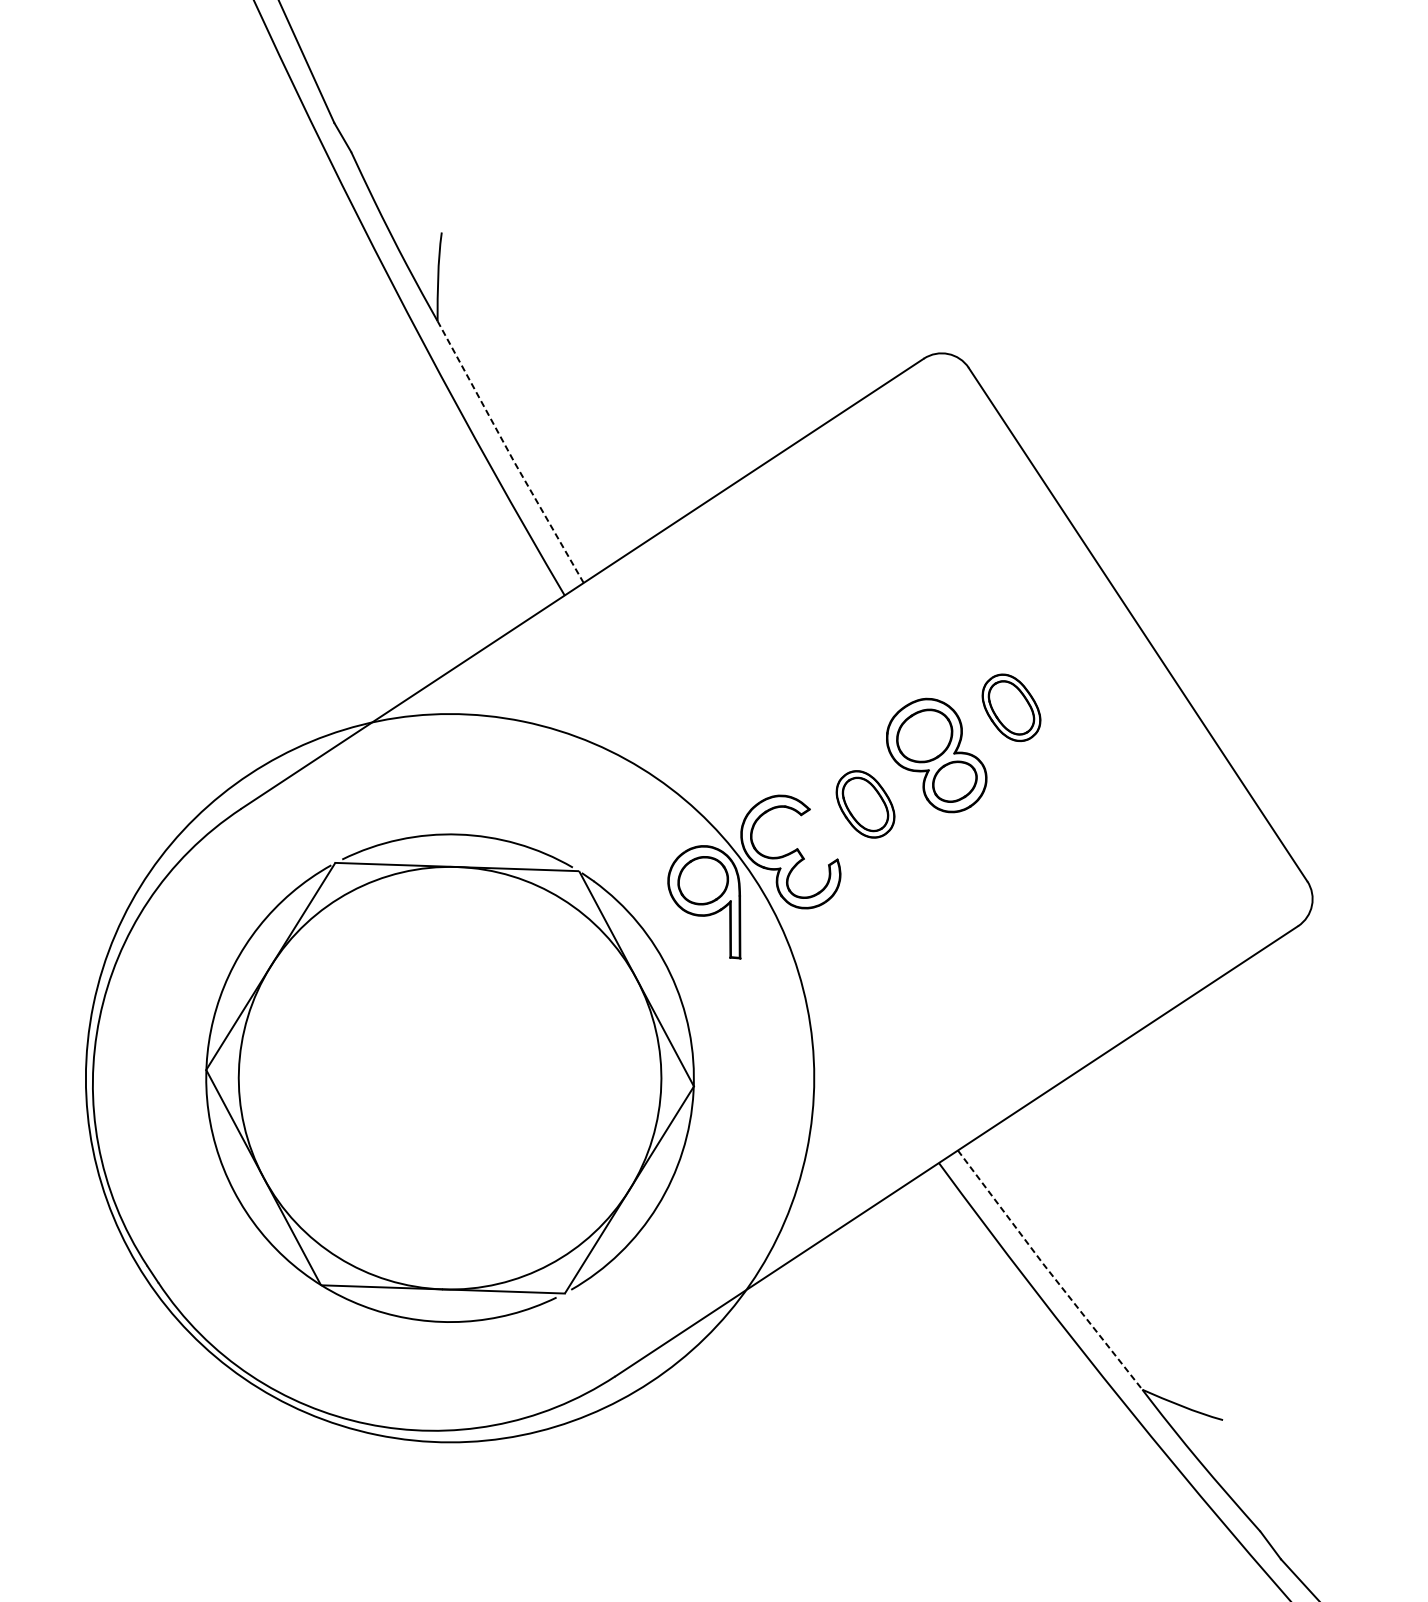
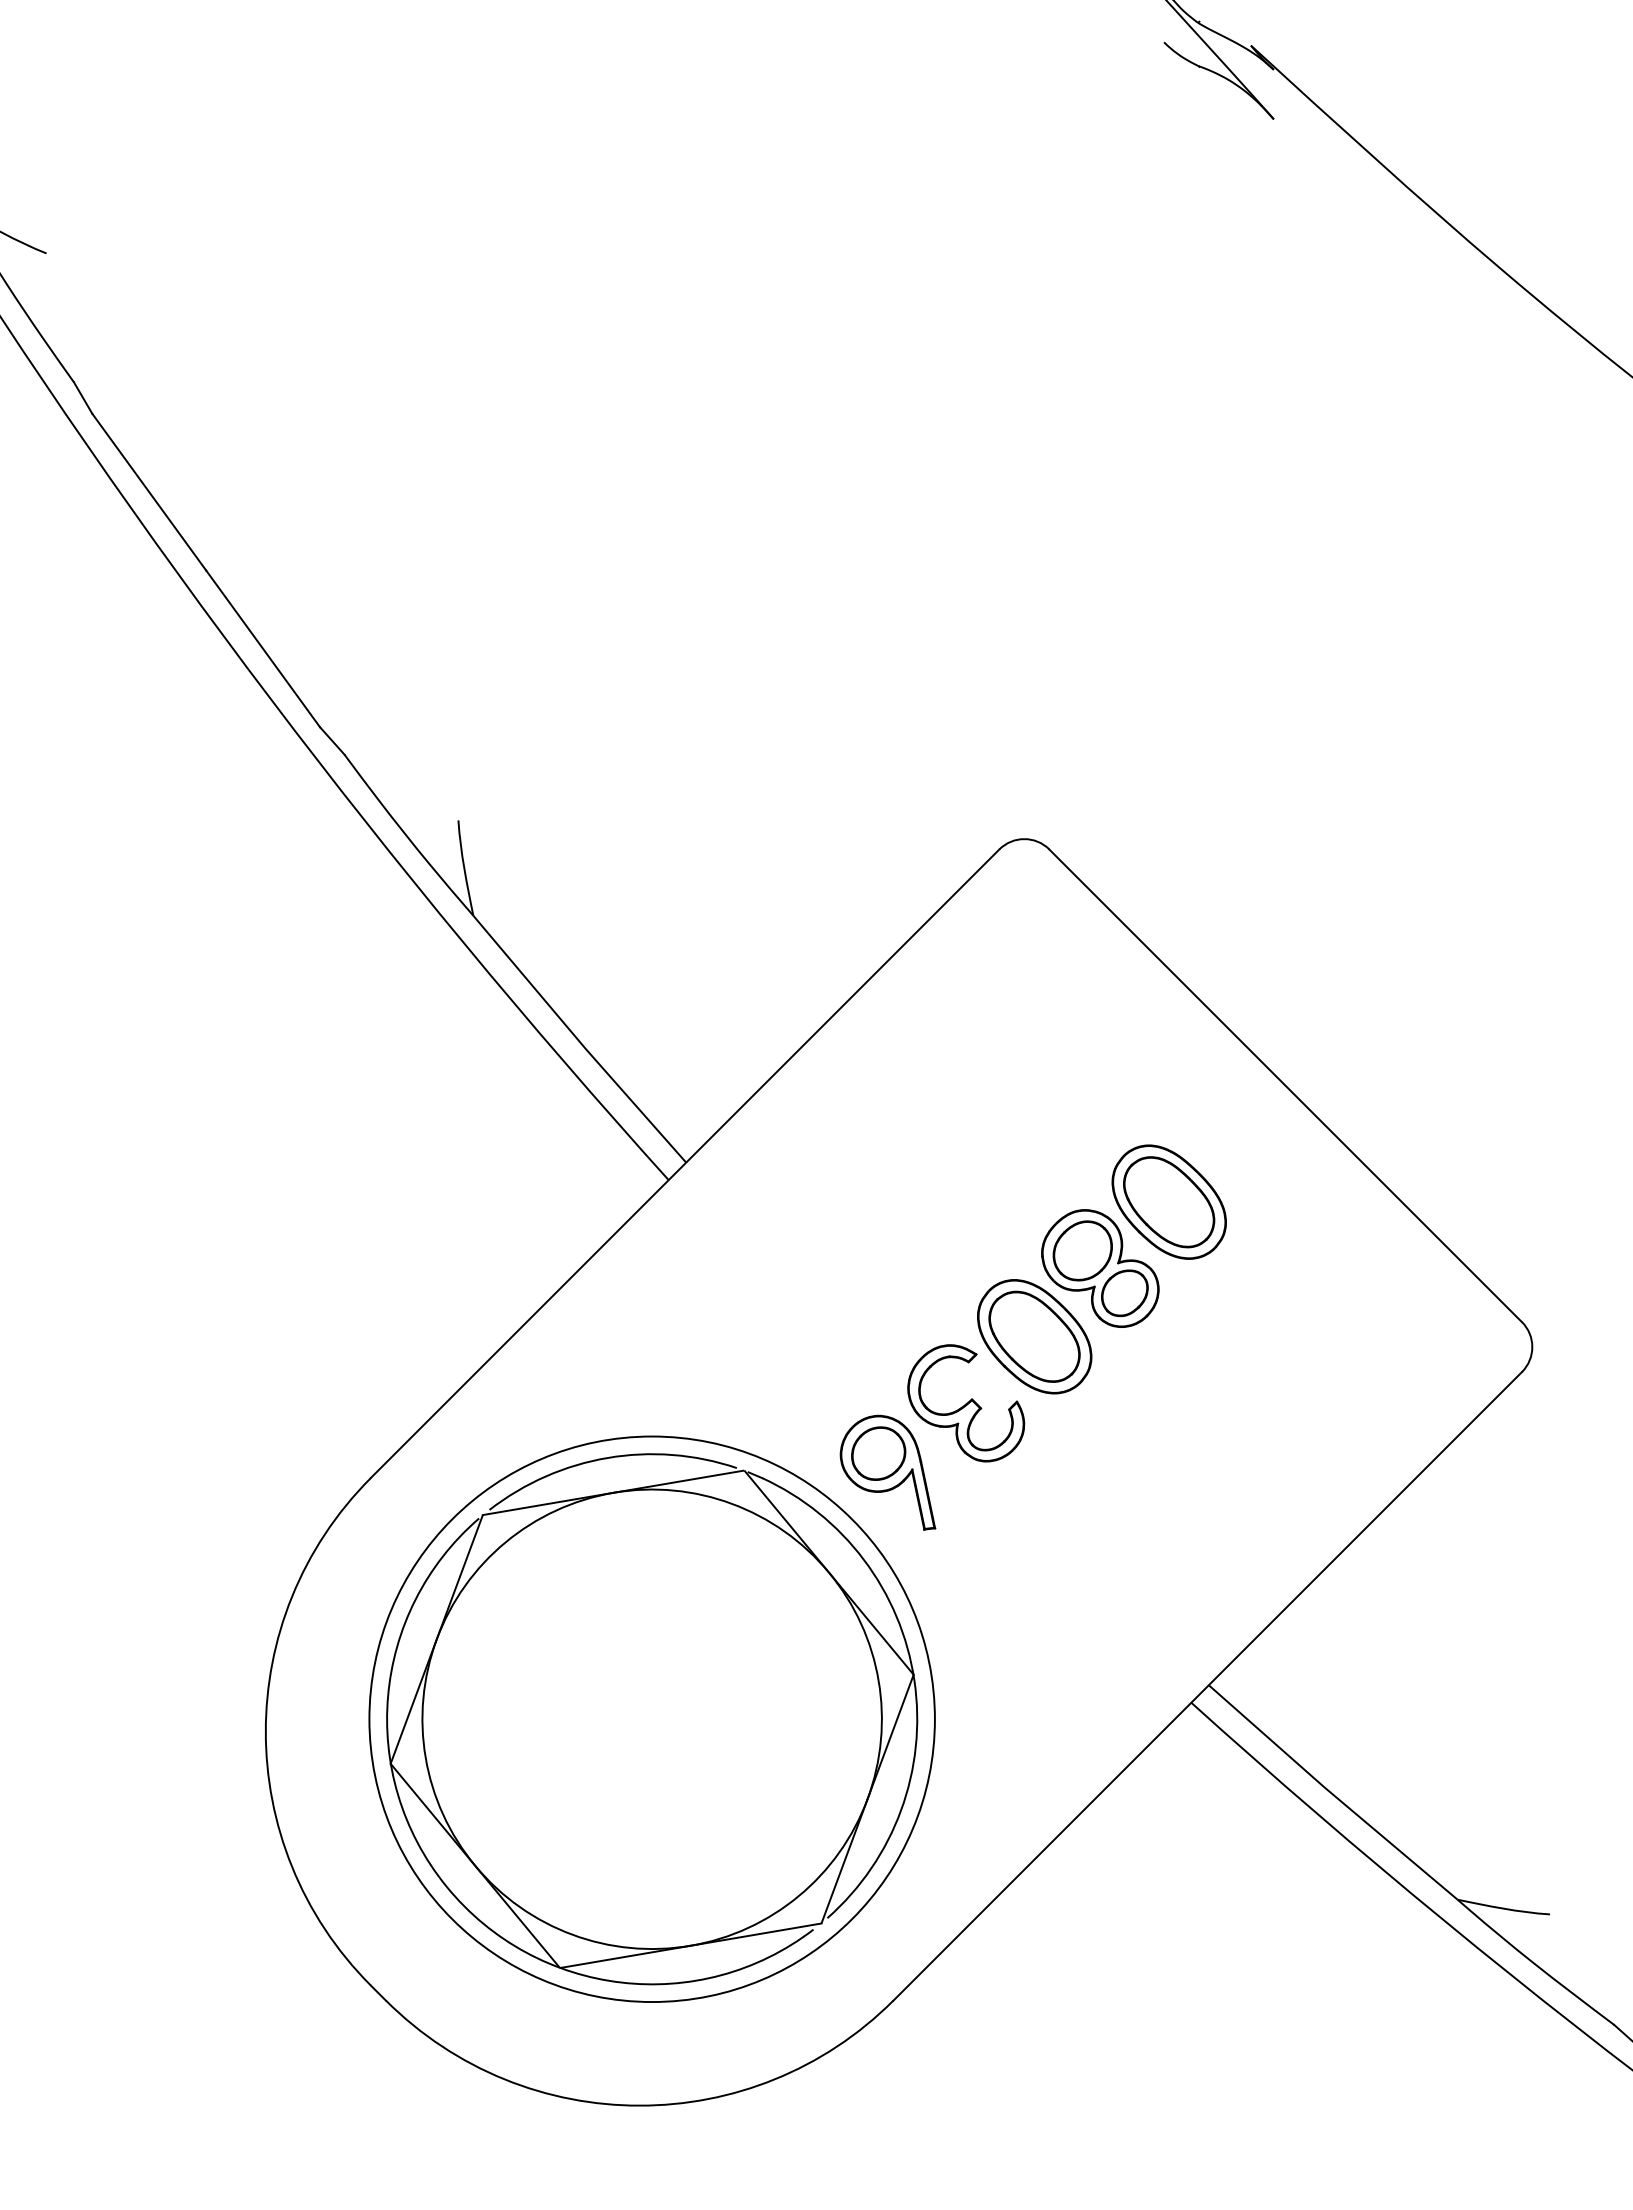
line: (509, 453) -> (578, 1040), dashed -> solid
part: (1011, 707) -> (1168, 1201), size x1.67
part: (865, 804) -> (1034, 1336), size x1.67
circle: (449, 1078) -> (651, 1719), size x0.71
line: (1049, 1270) -> (1332, 1793), dashed -> solid

